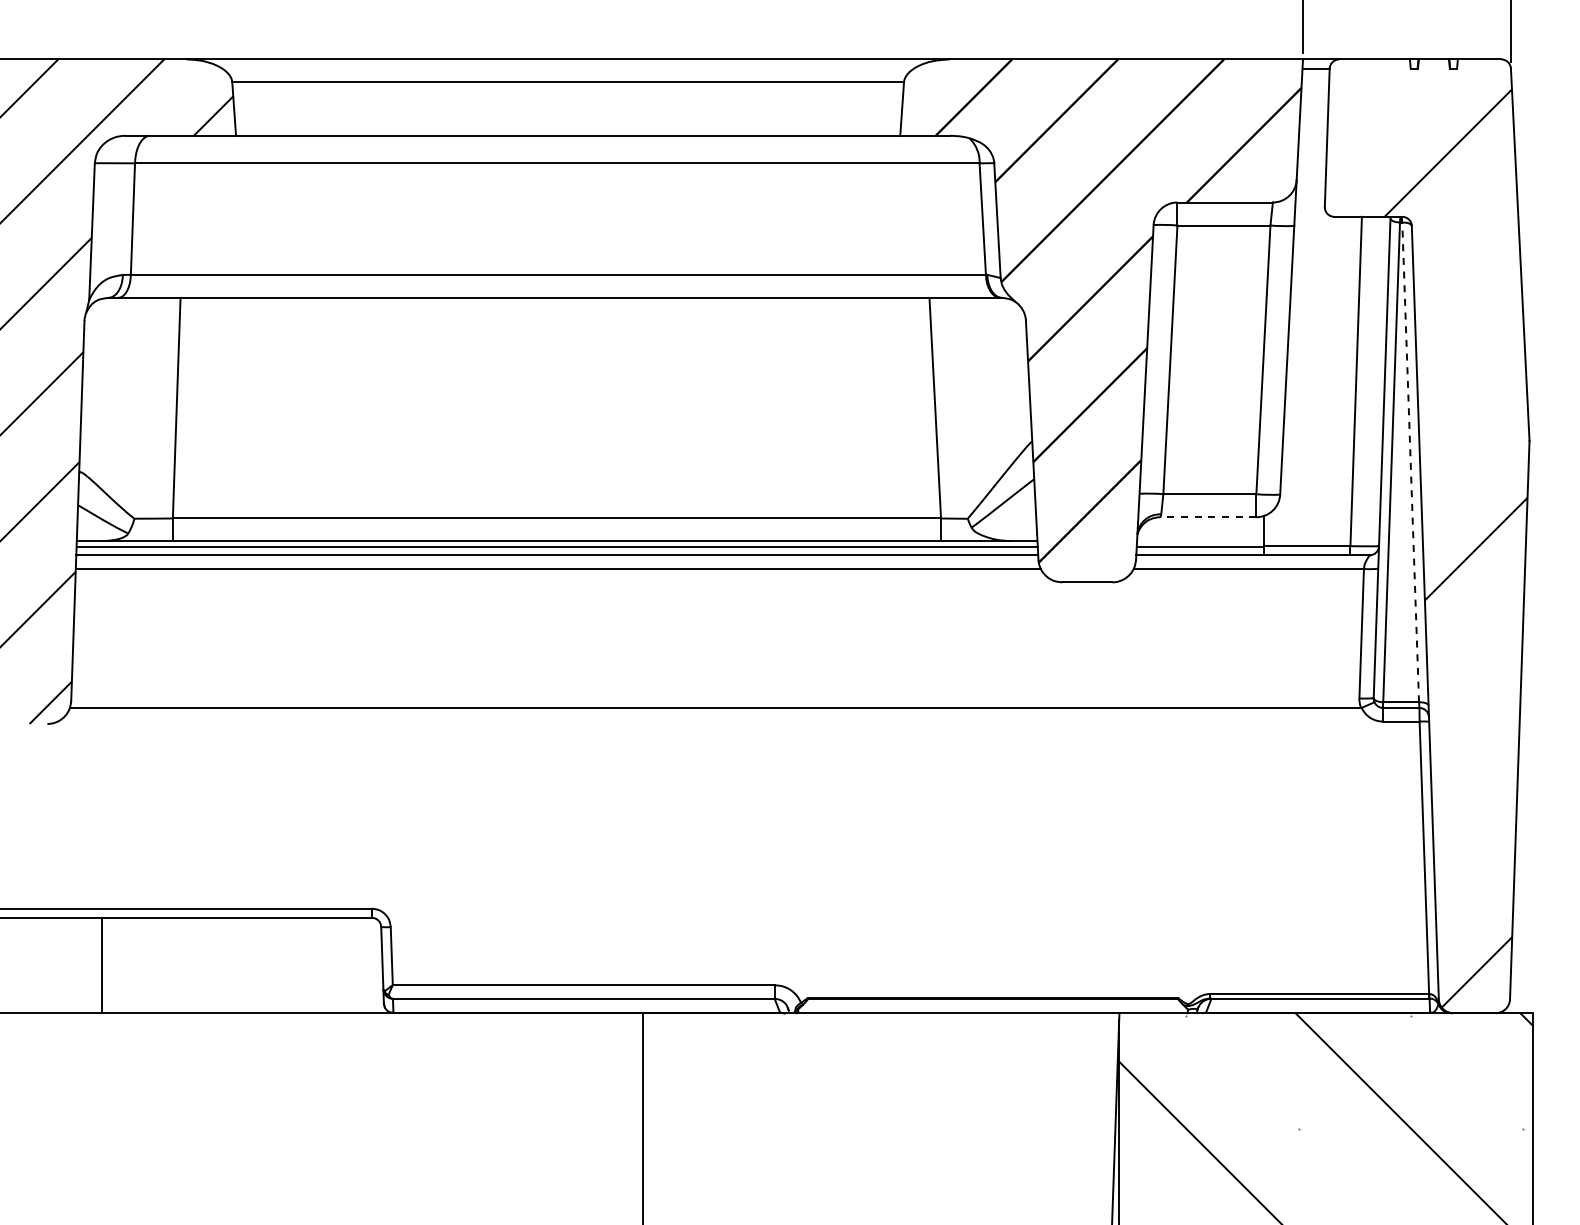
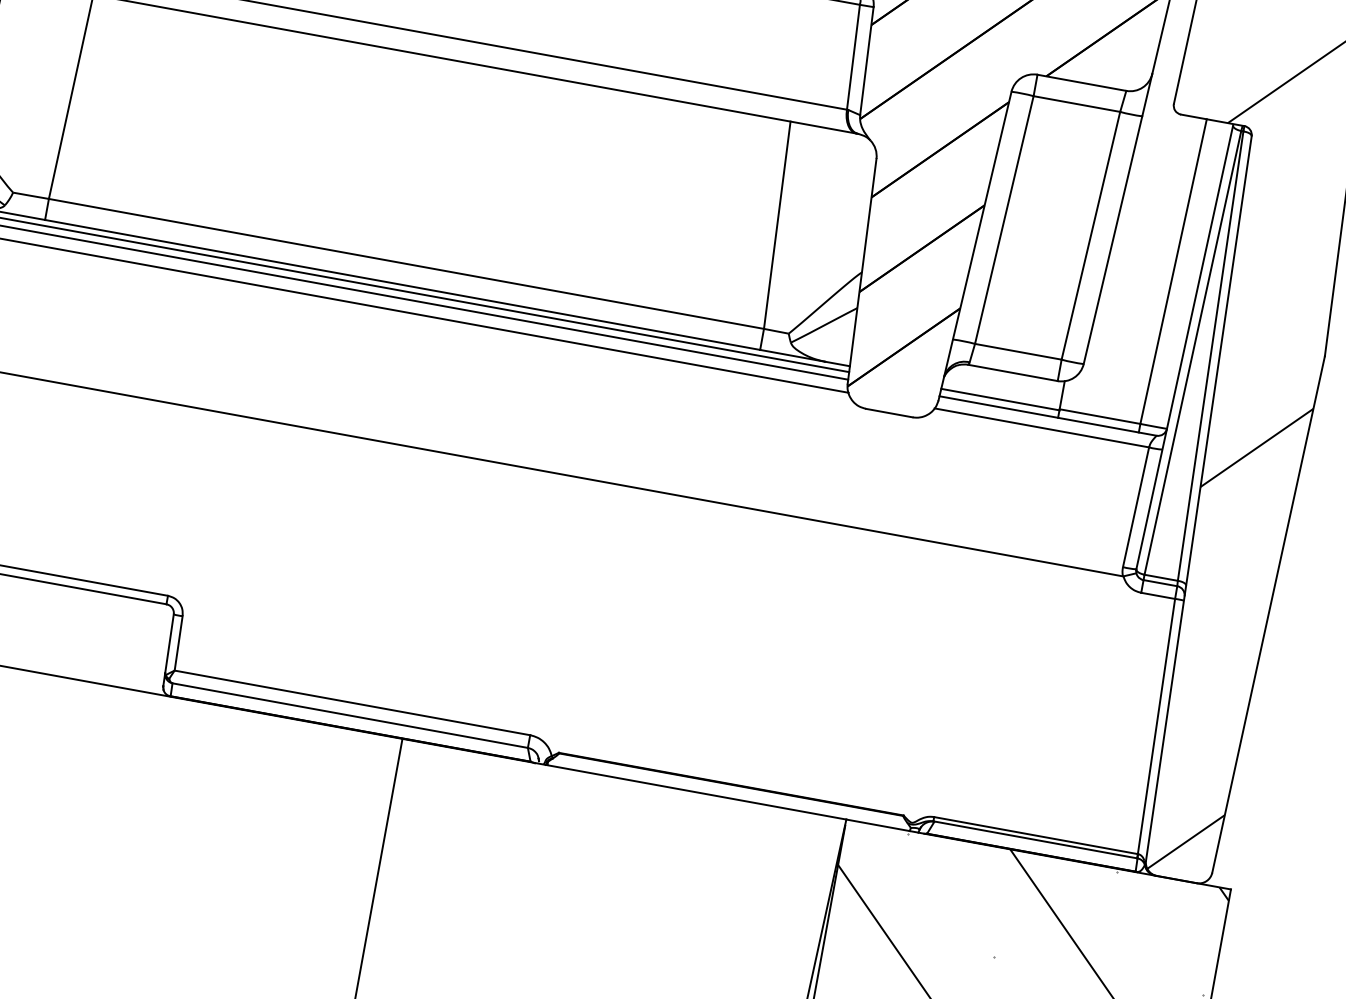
line: (1410, 461) -> (1210, 355), dashed -> solid
line: (1207, 517) -> (1012, 373), dashed -> solid

